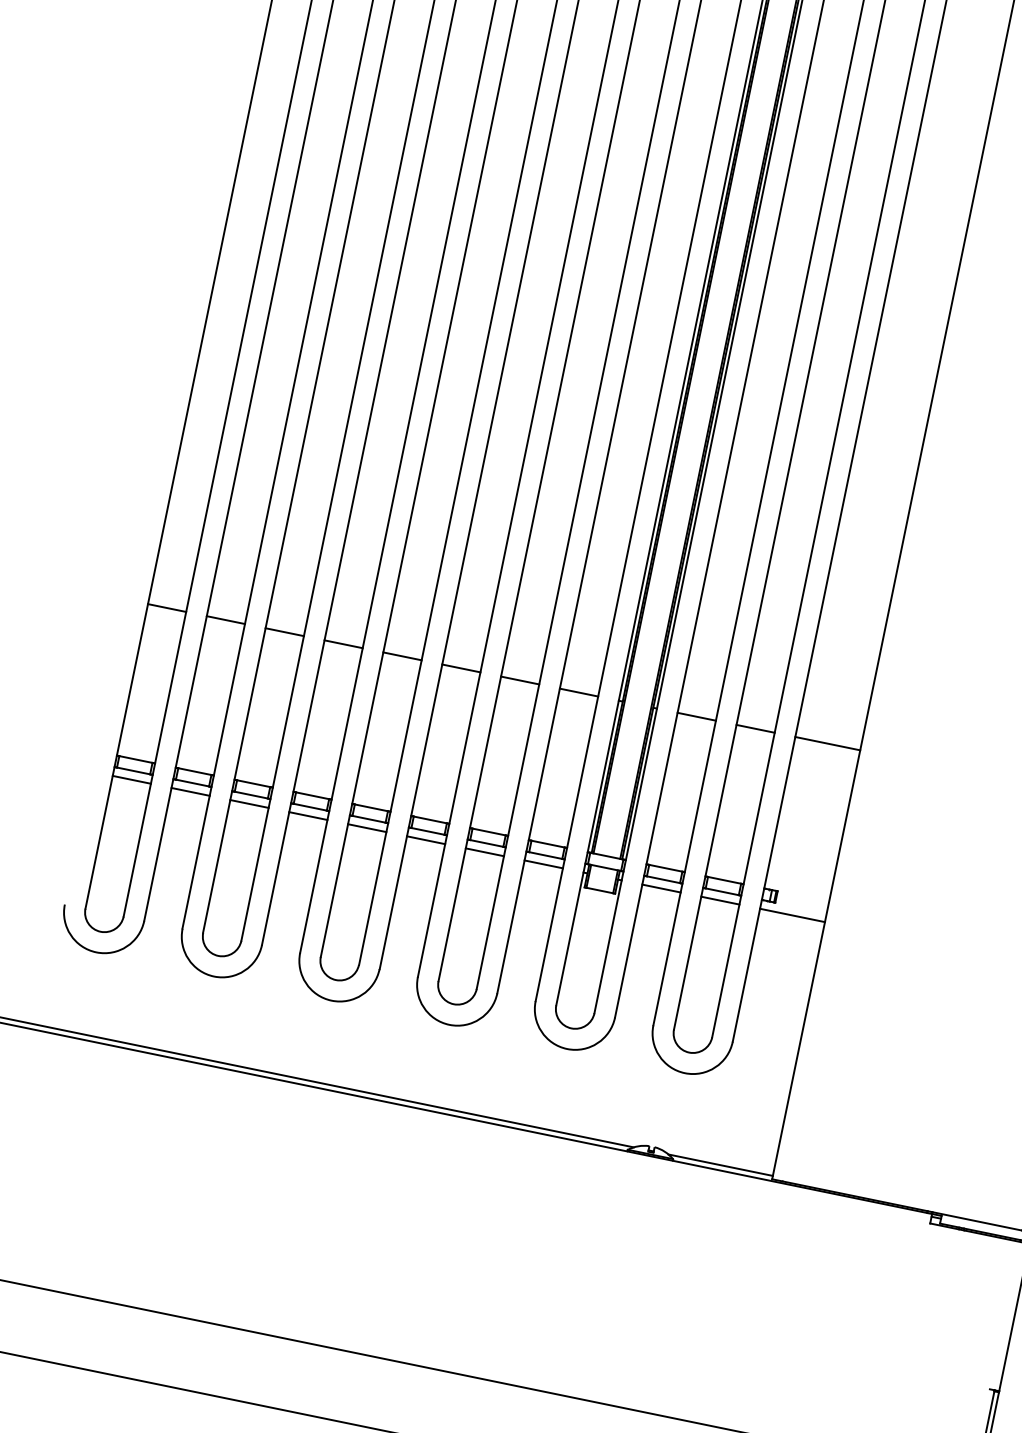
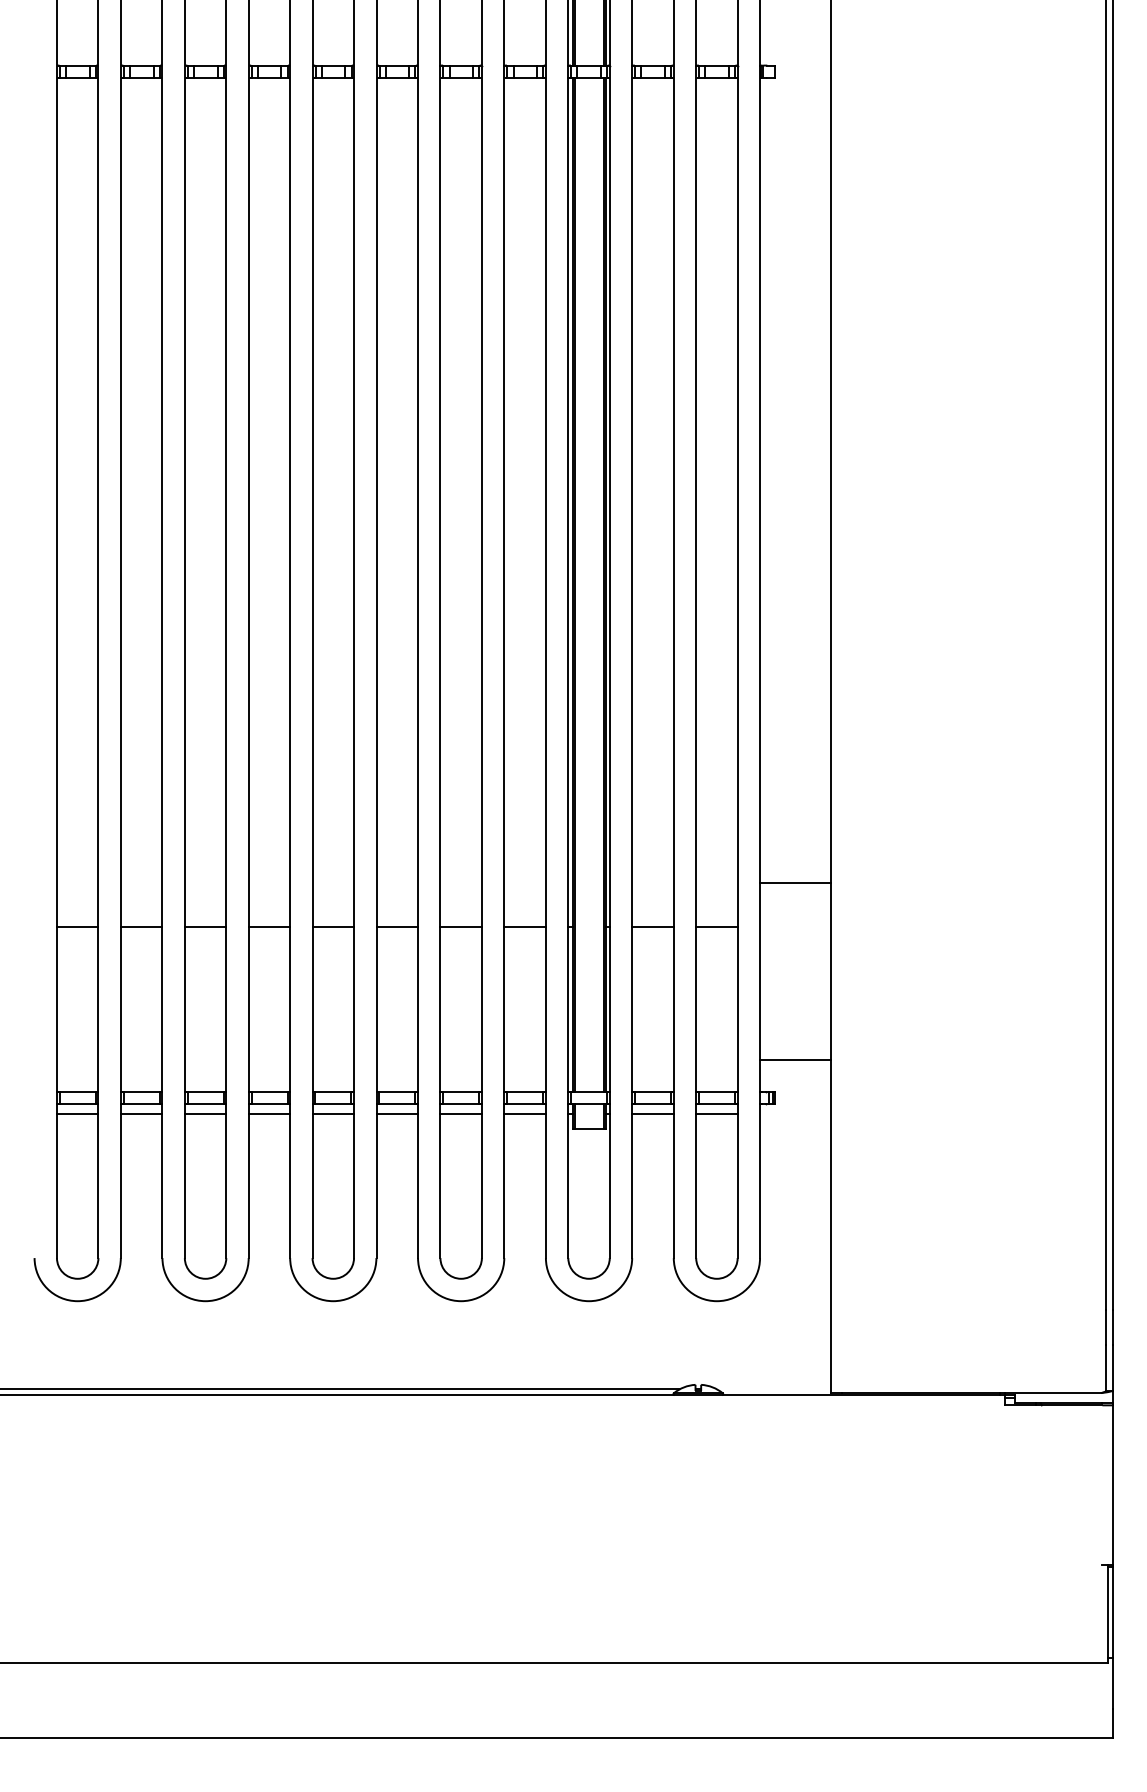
line: (827, 743) -> (795, 883), moved
line: (792, 915) -> (795, 1059), moved
line: (720, 1165) -> (773, 1389), removed

